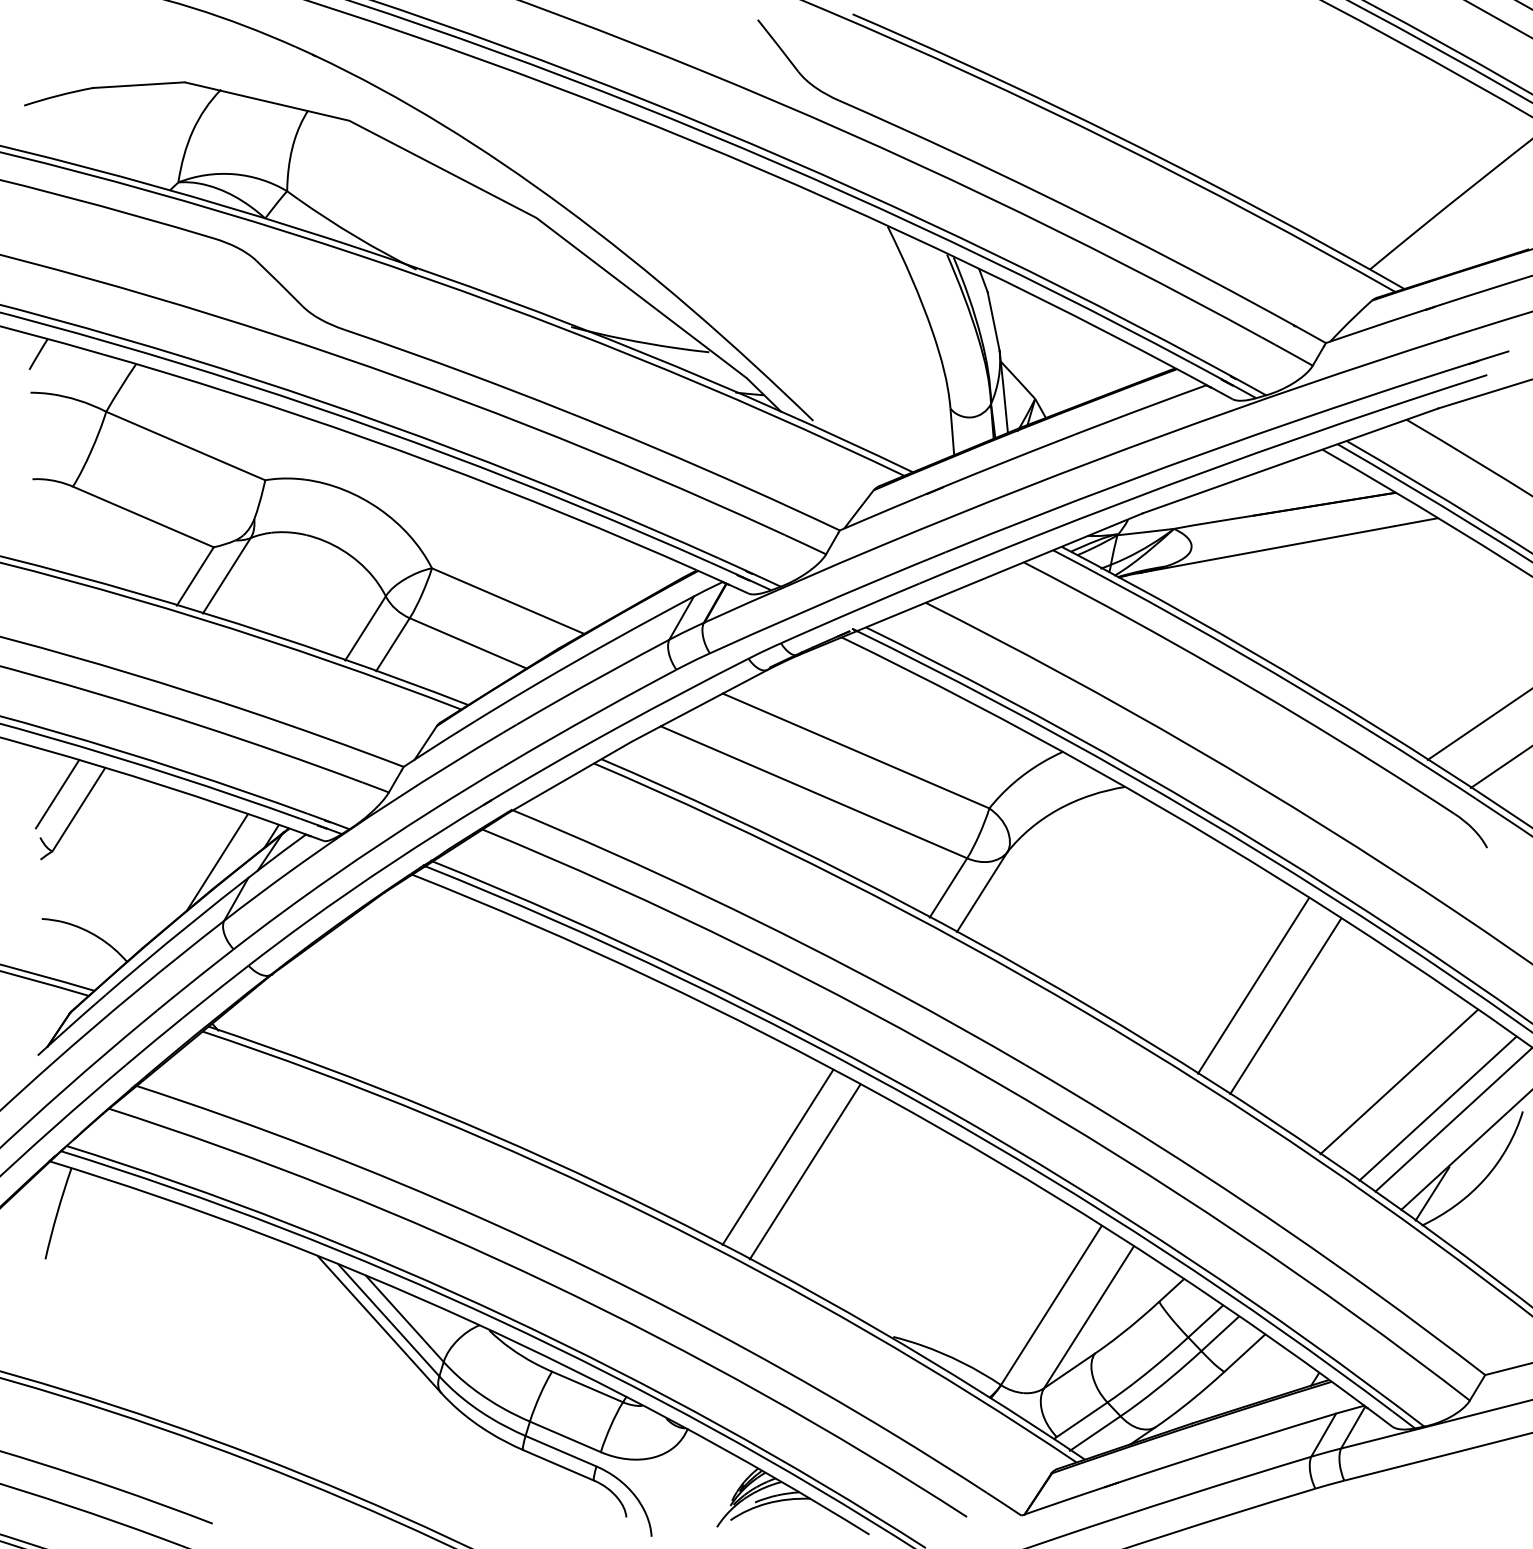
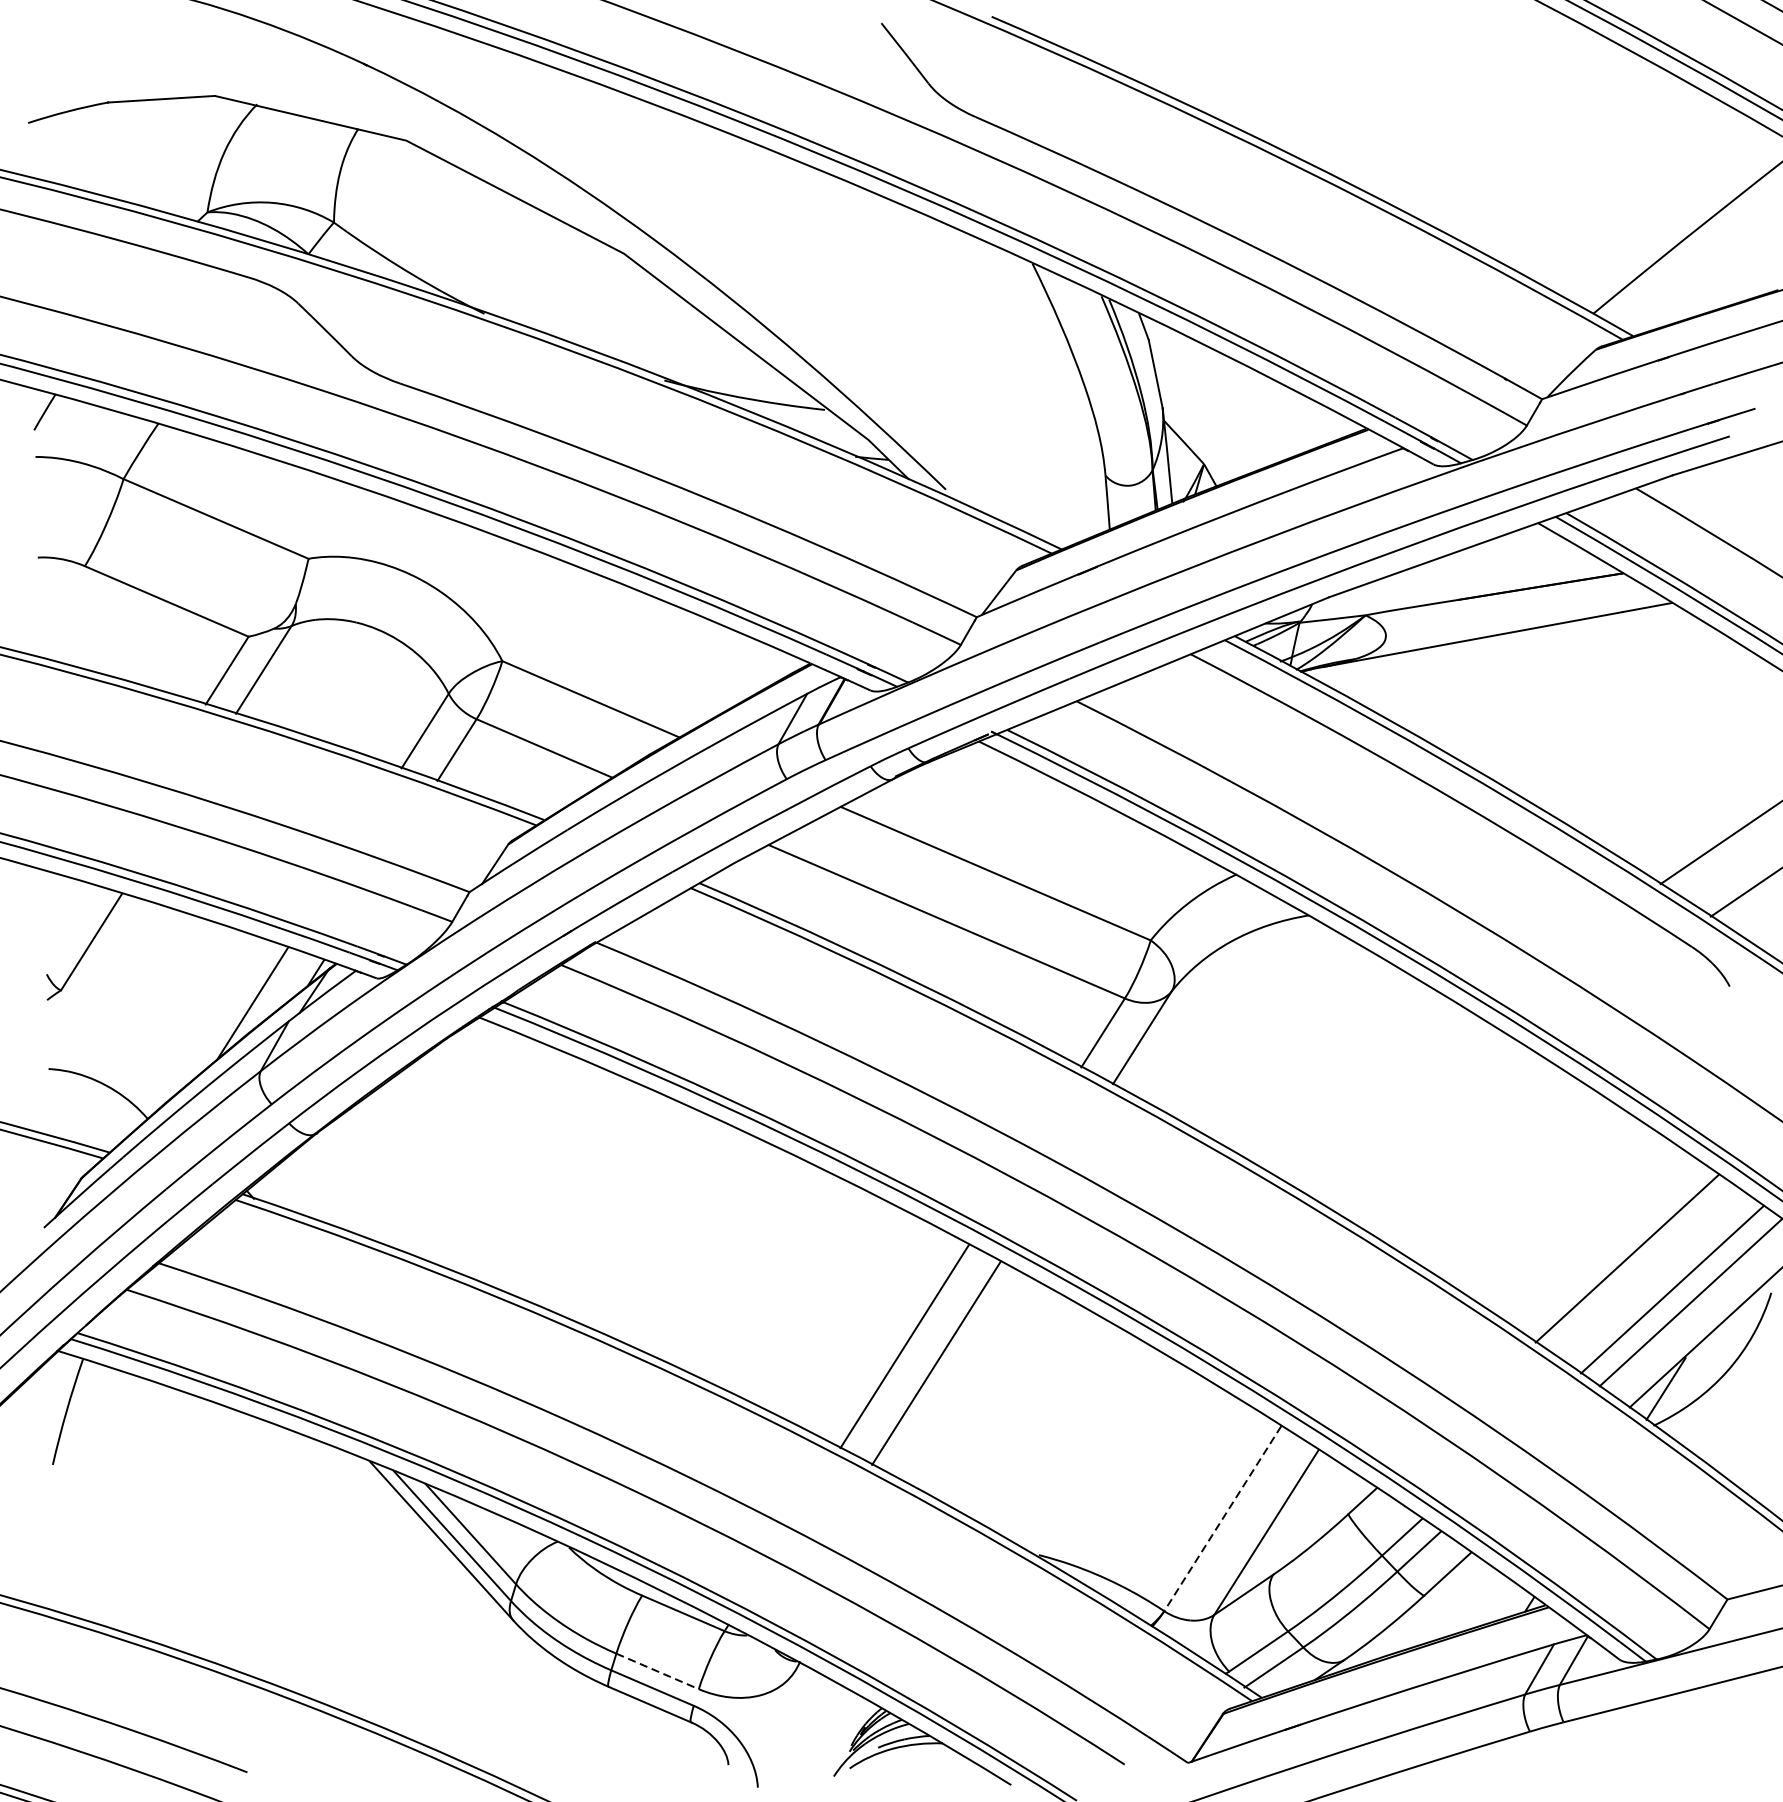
line: (57, 793) -> (66, 923), removed
line: (1253, 985) -> (1457, 1146), removed
line: (1285, 1006) -> (1495, 1170), removed
line: (1051, 1305) -> (1222, 1518), solid -> dashed
line: (565, 1436) -> (657, 1670), solid -> dashed

